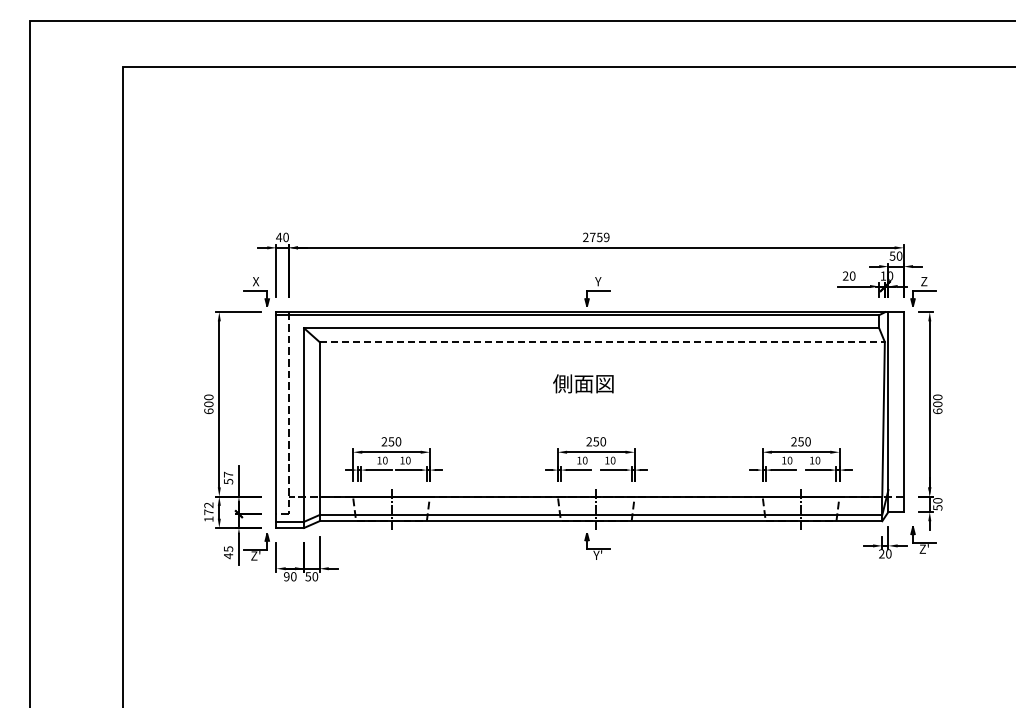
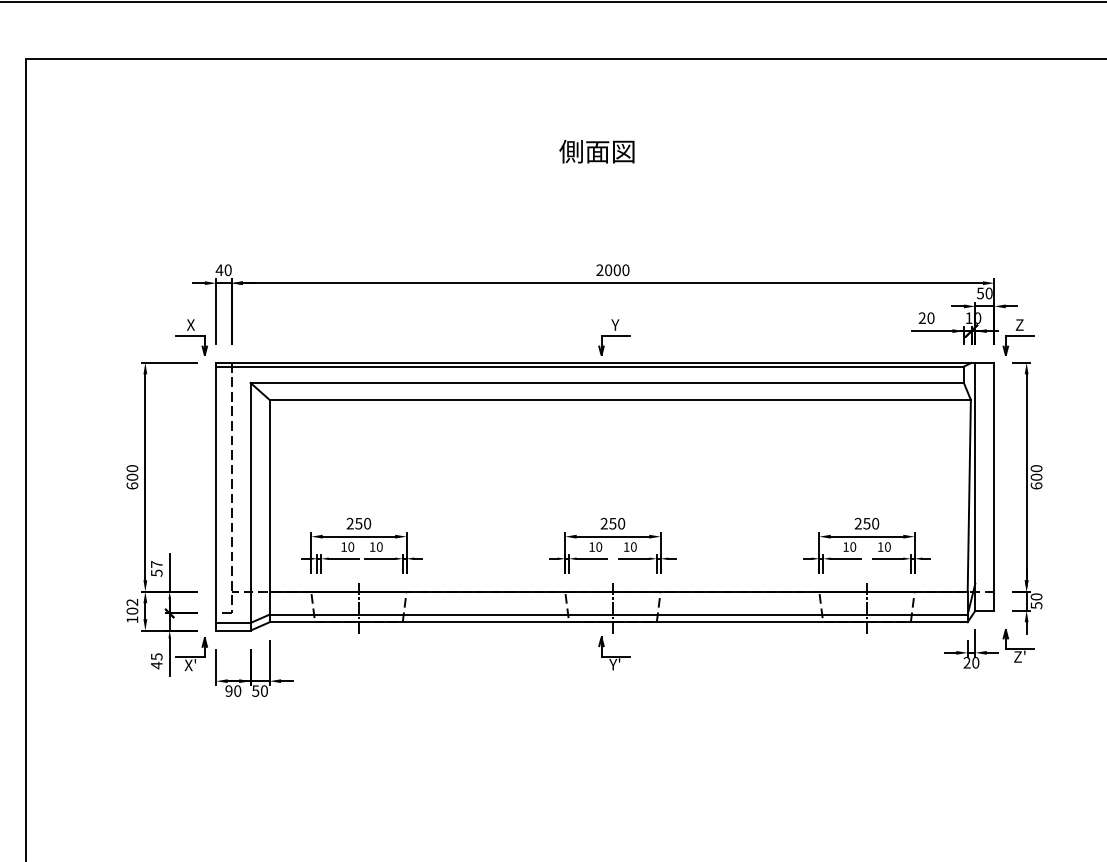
text: (599, 237) -> (616, 270), 2759 -> 2000
line: (602, 342) -> (620, 400), dashed -> solid
text: (583, 383) -> (597, 151), moved
text: (208, 512) -> (131, 611), 172 -> 102
text: (255, 555) -> (190, 664), Z' -> X'

